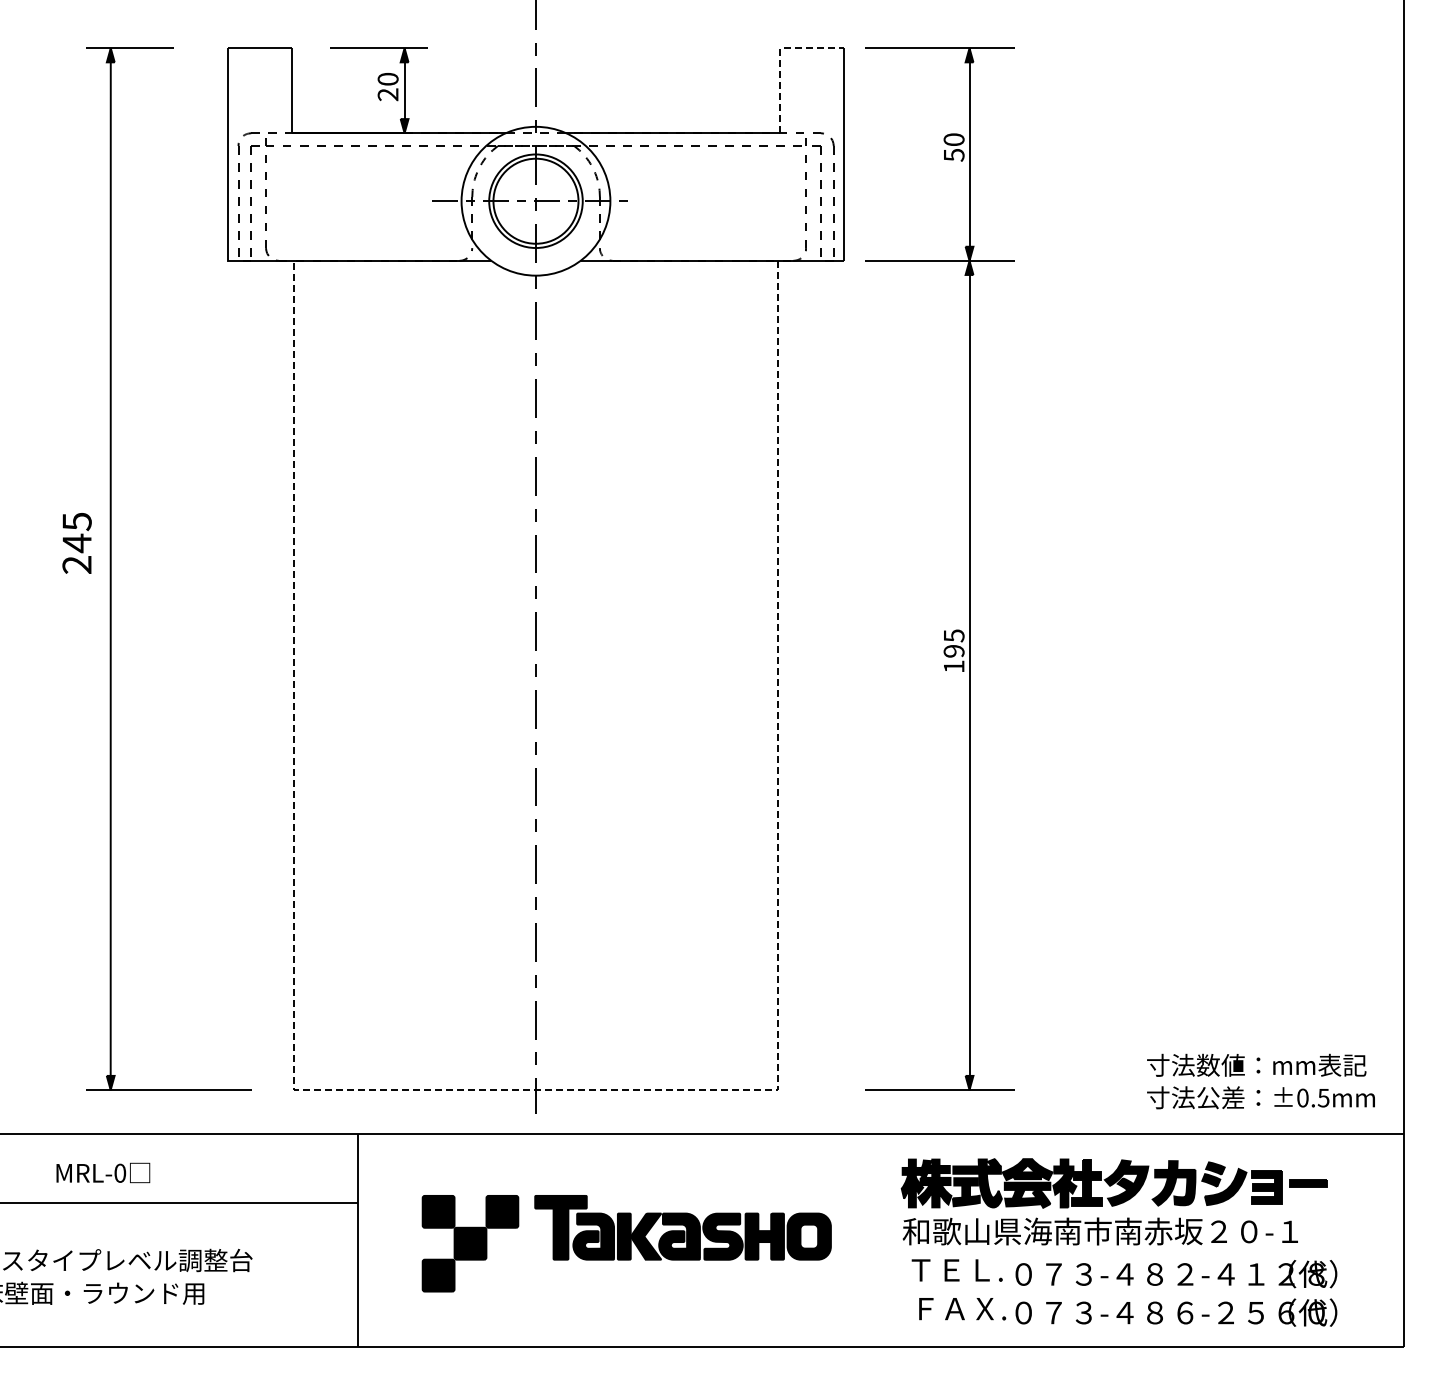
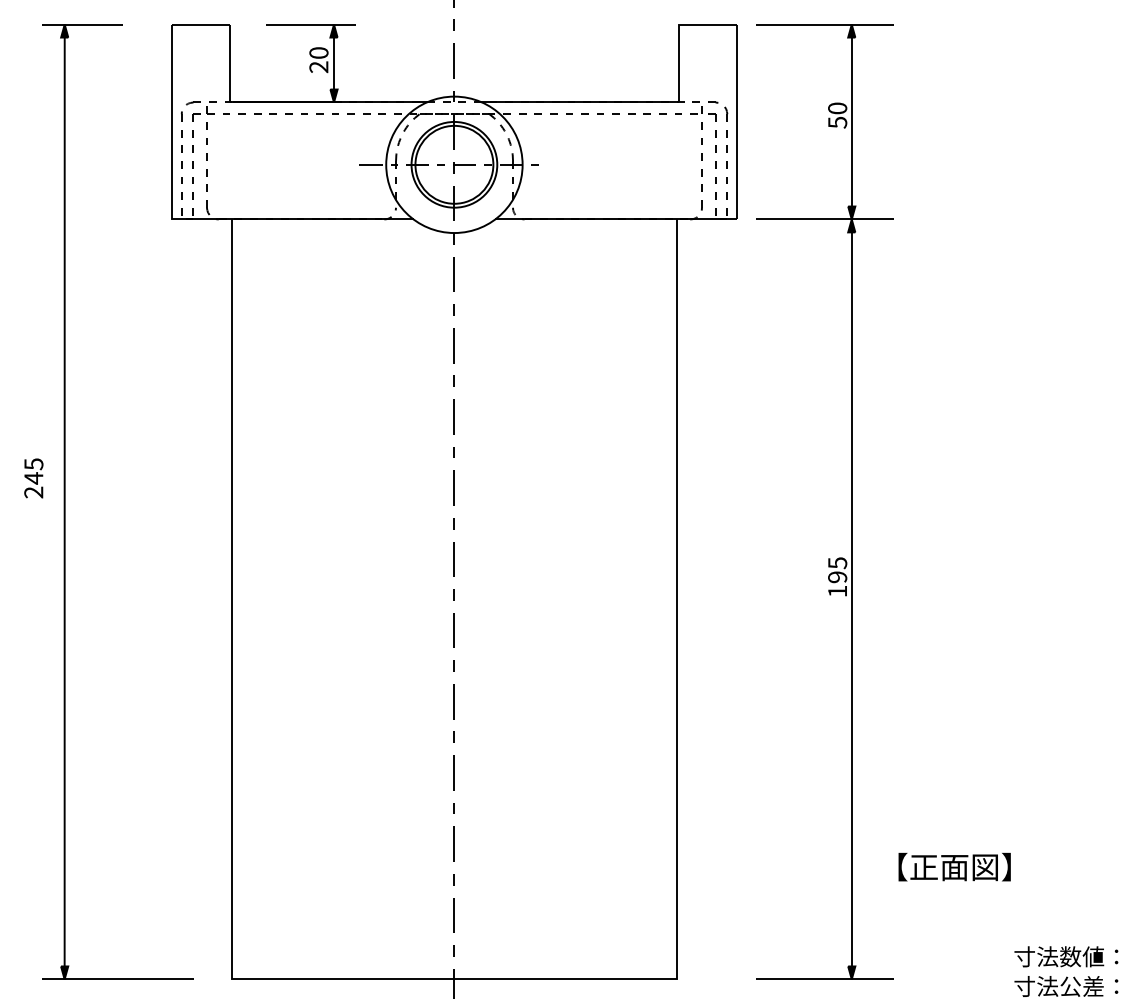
line: (780, 58) -> (678, 34), dashed -> solid
part: (76, 543) -> (33, 478), size x0.71
part: (1081, 967) -> (954, 867), added
line: (535, 1090) -> (453, 979), dashed -> solid

